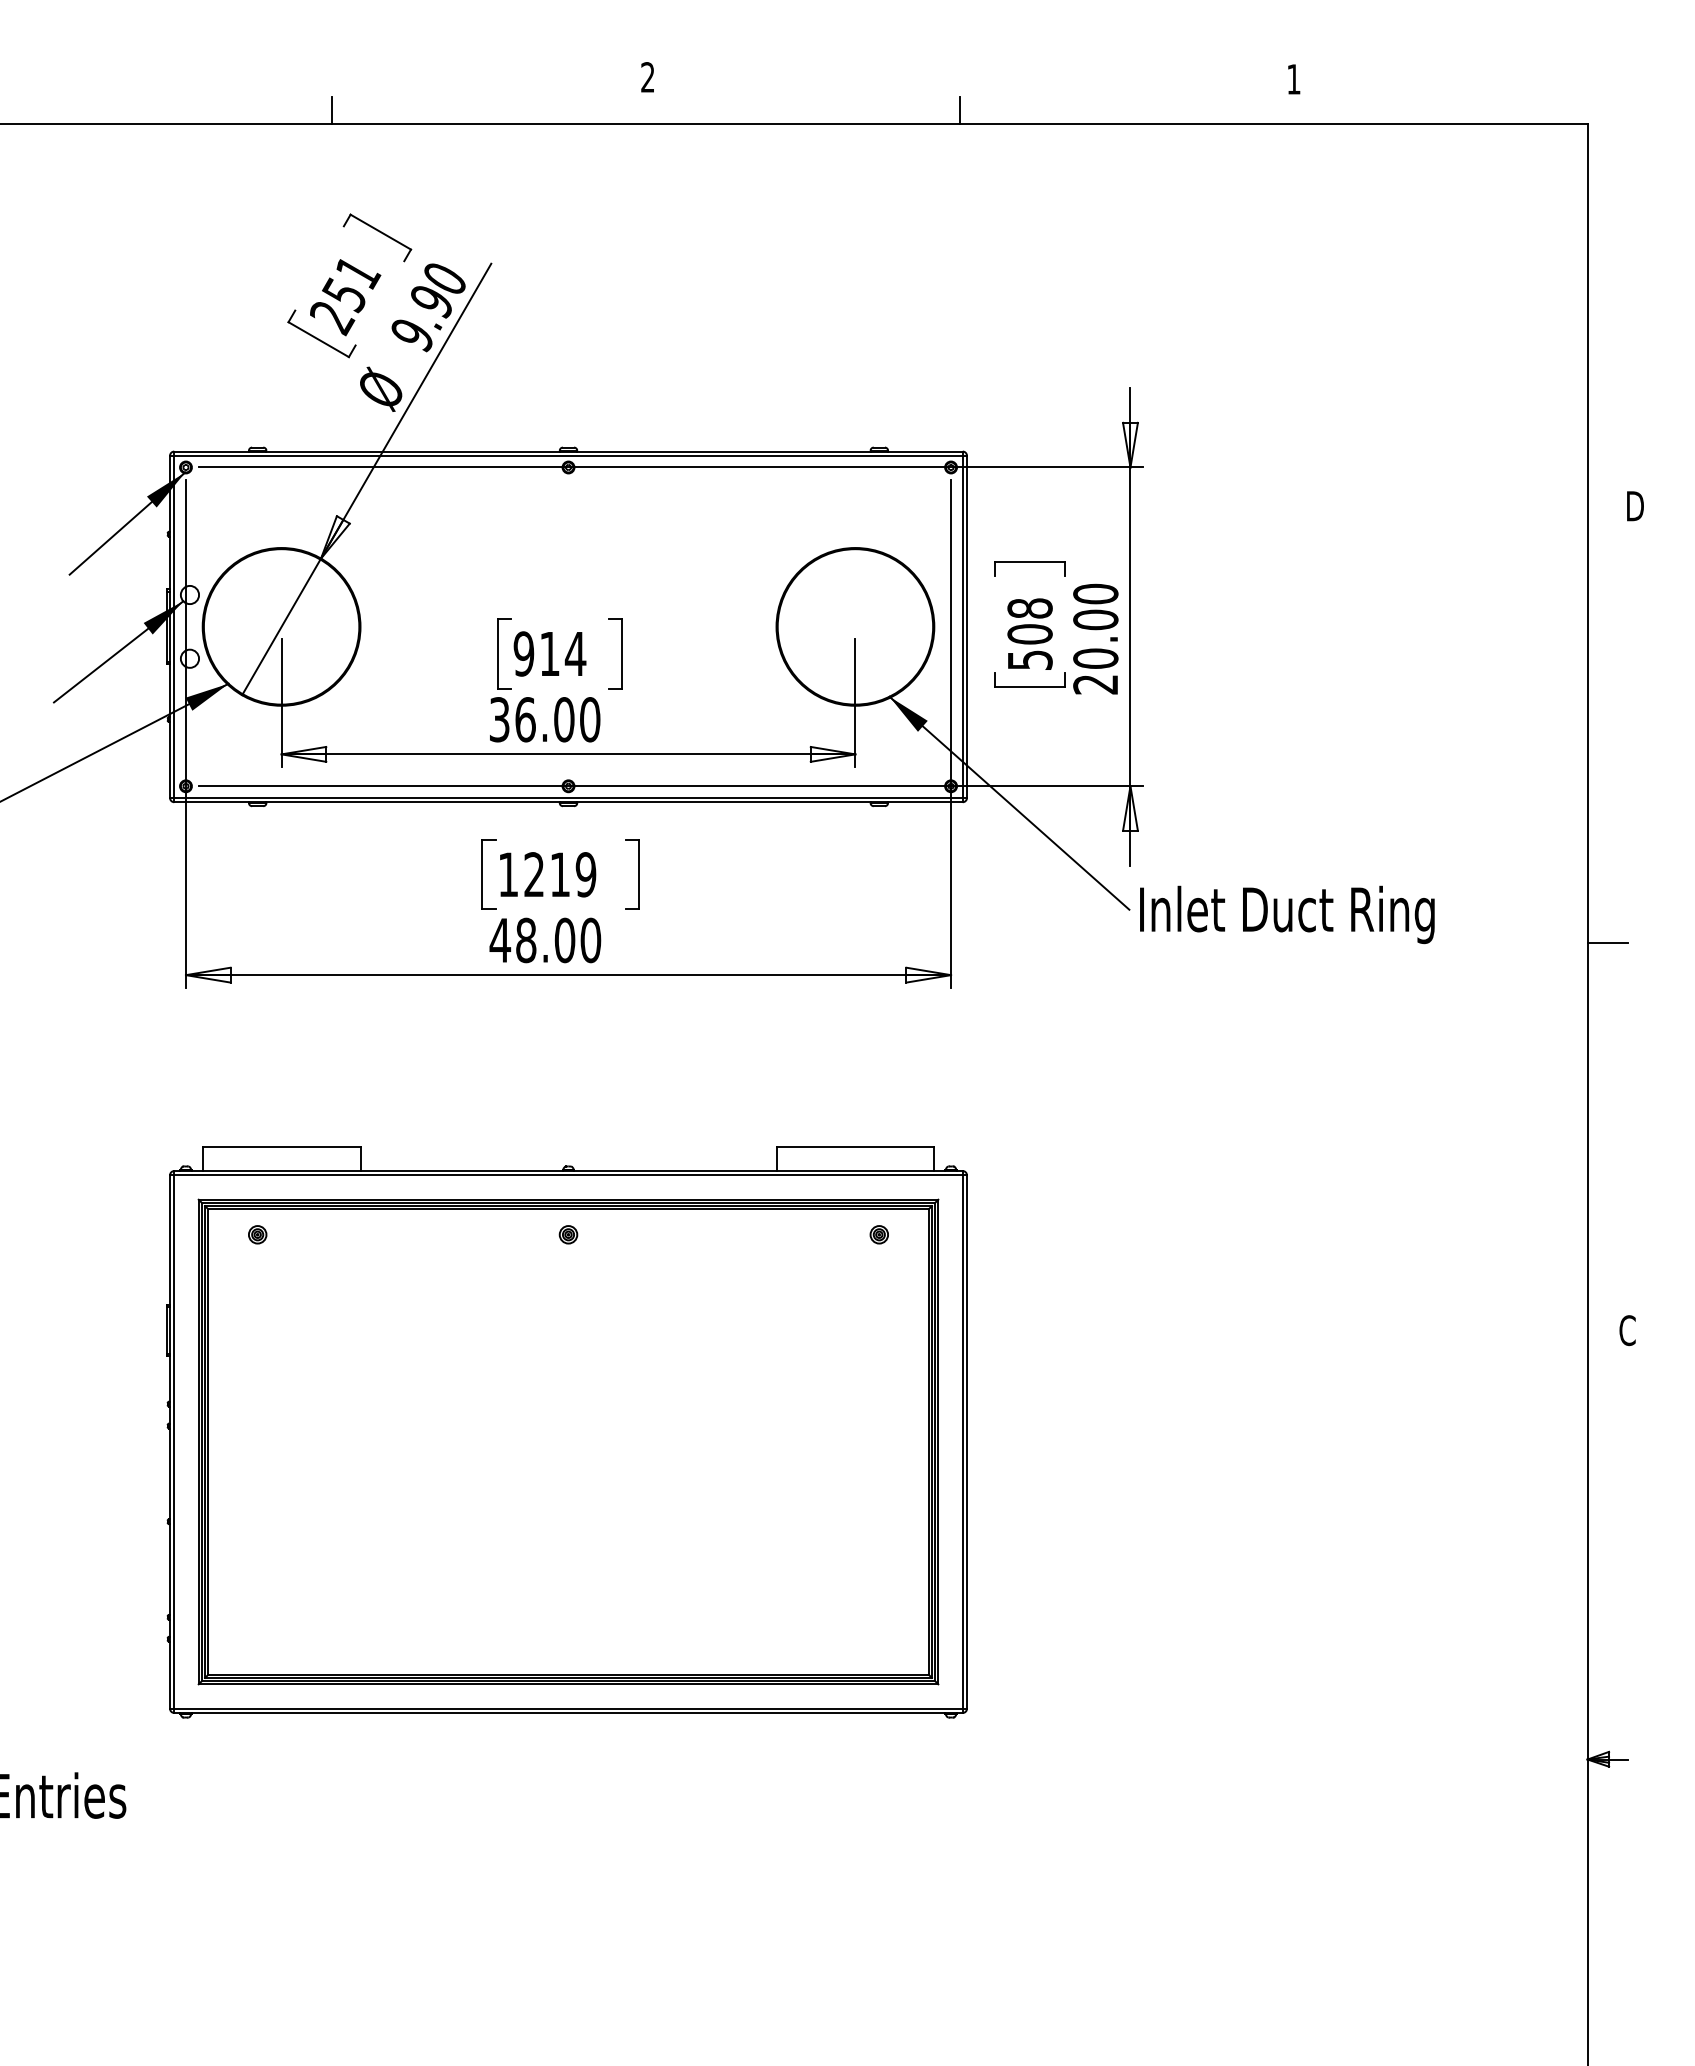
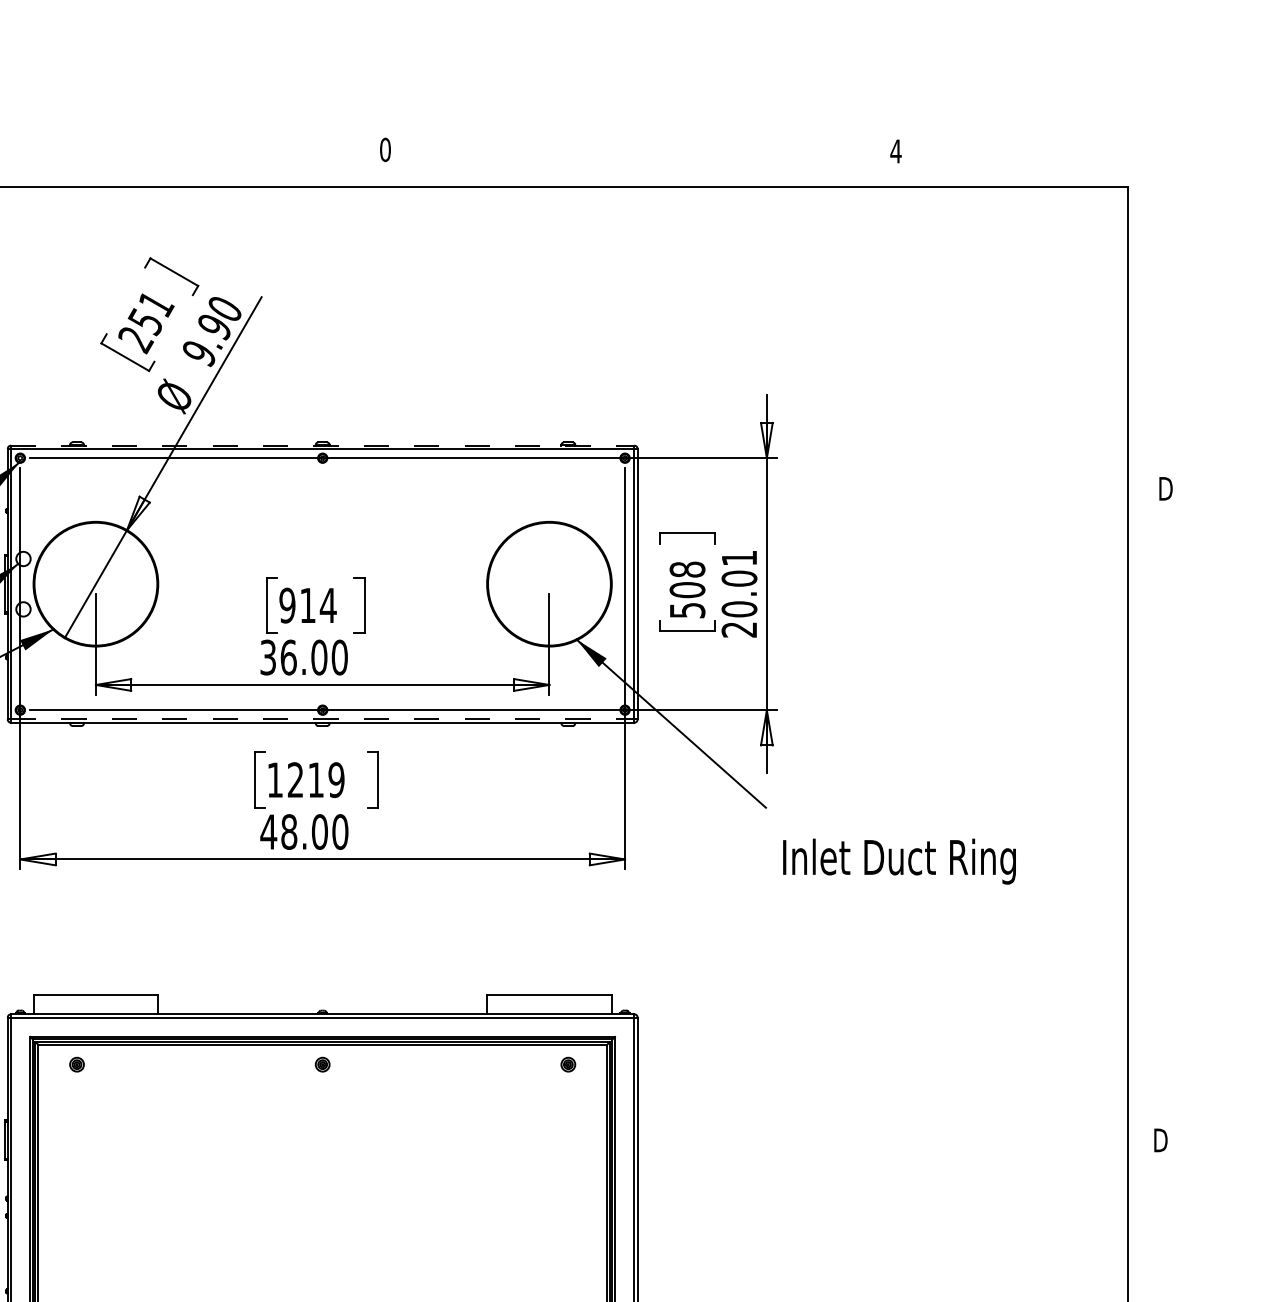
text: (647, 77) -> (385, 149), 2 -> 0
text: (1293, 79) -> (895, 151), 1 -> 4
line: (332, 110) -> (136, 176), removed
line: (959, 110) -> (631, 176), removed
line: (569, 451) -> (323, 445), solid -> dashed
text: (1095, 593) -> (739, 557), 20.00 -> 20.01
line: (569, 797) -> (323, 719), solid -> dashed
text: (1287, 914) -> (899, 861), moved
line: (1607, 942) -> (1143, 833), removed
text: (1628, 1330) -> (1160, 1140), C -> D

